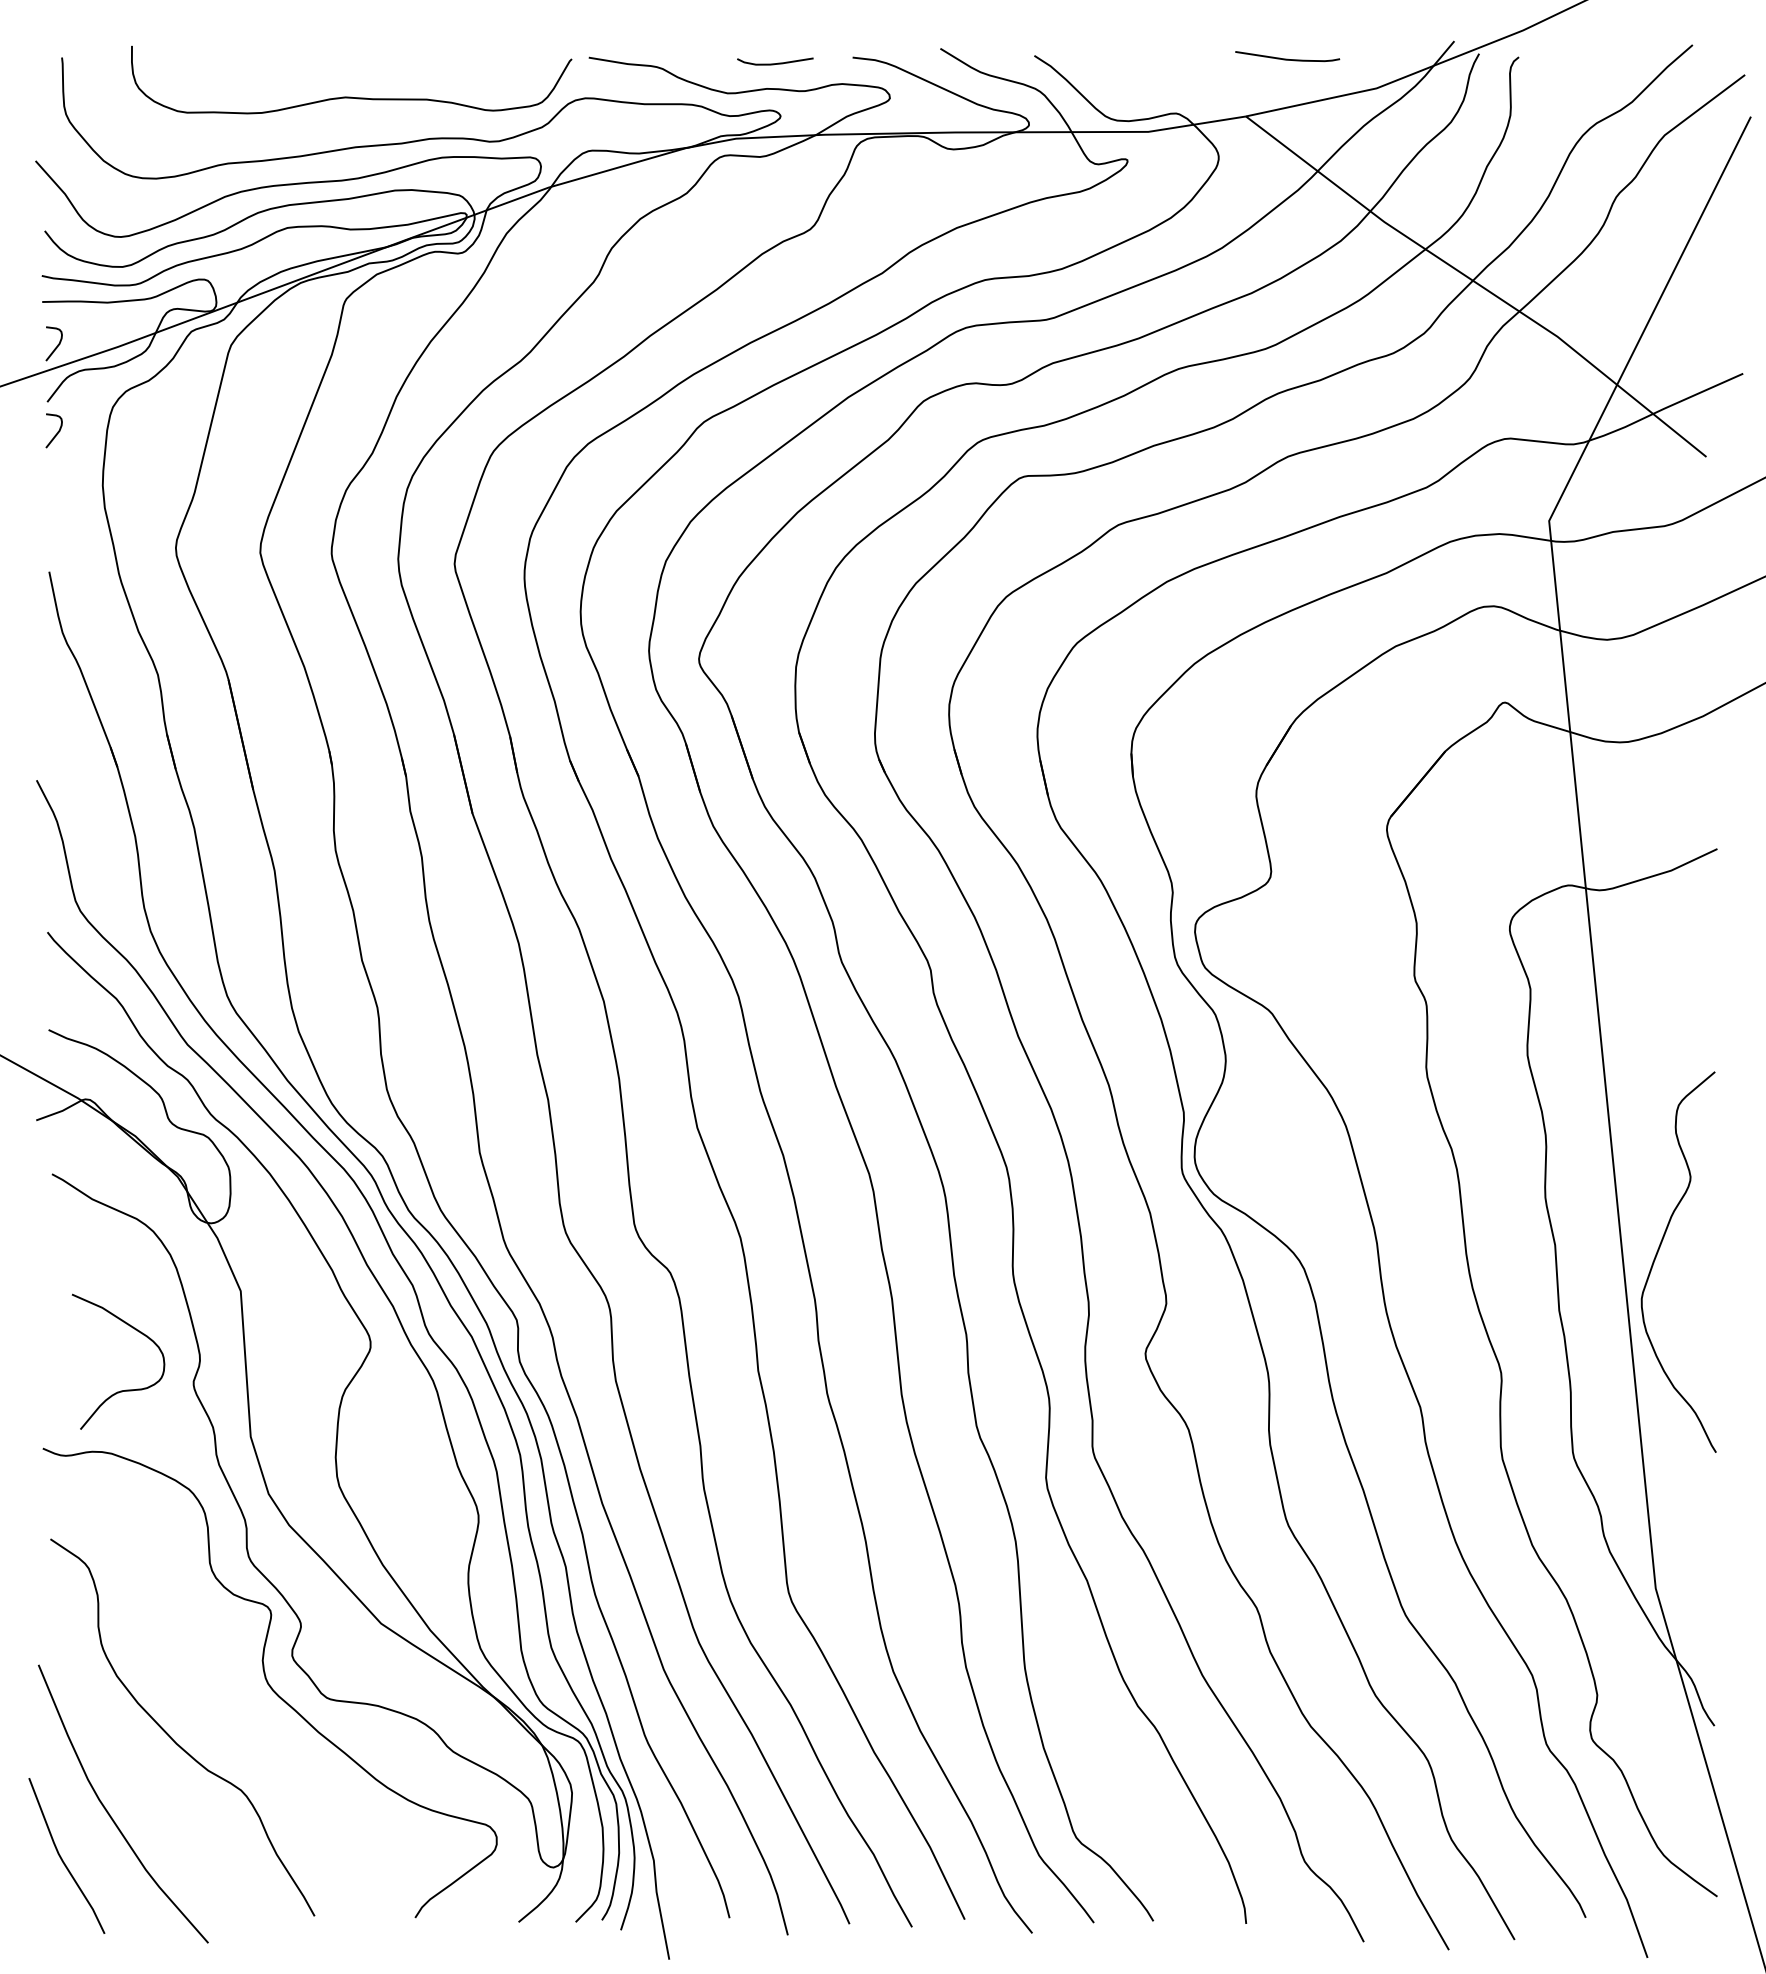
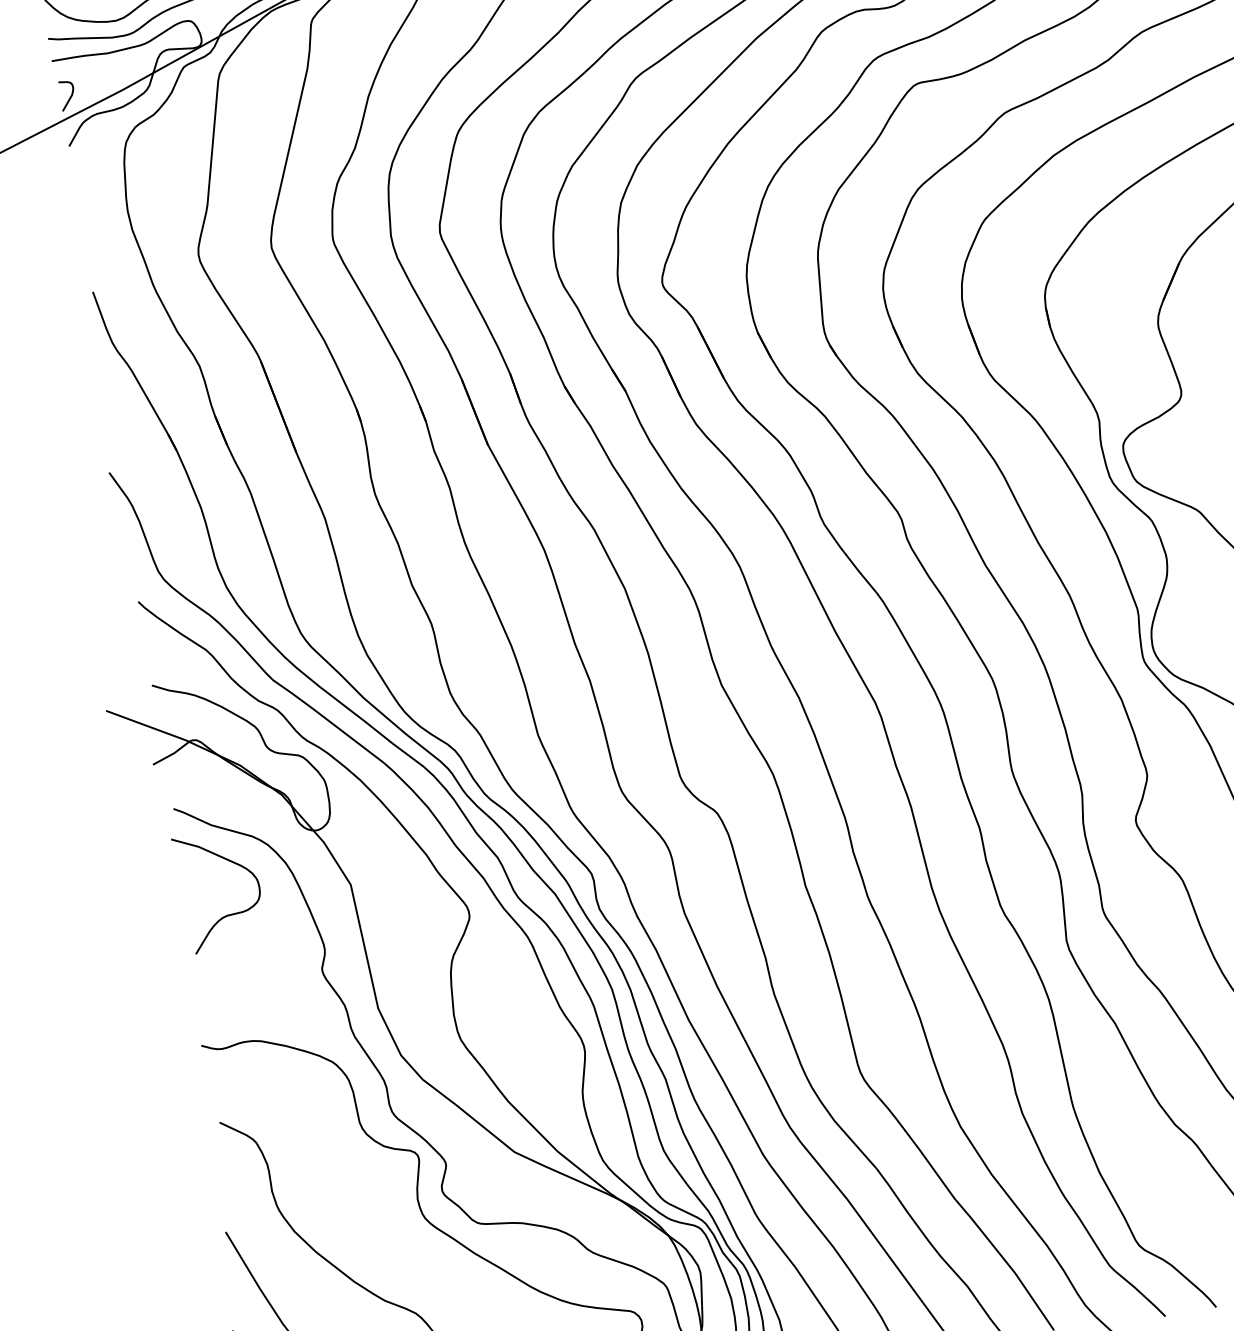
curve: (57, 431) -> (81, 170), removed
curve: (125, 1389) -> (229, 914), moved

